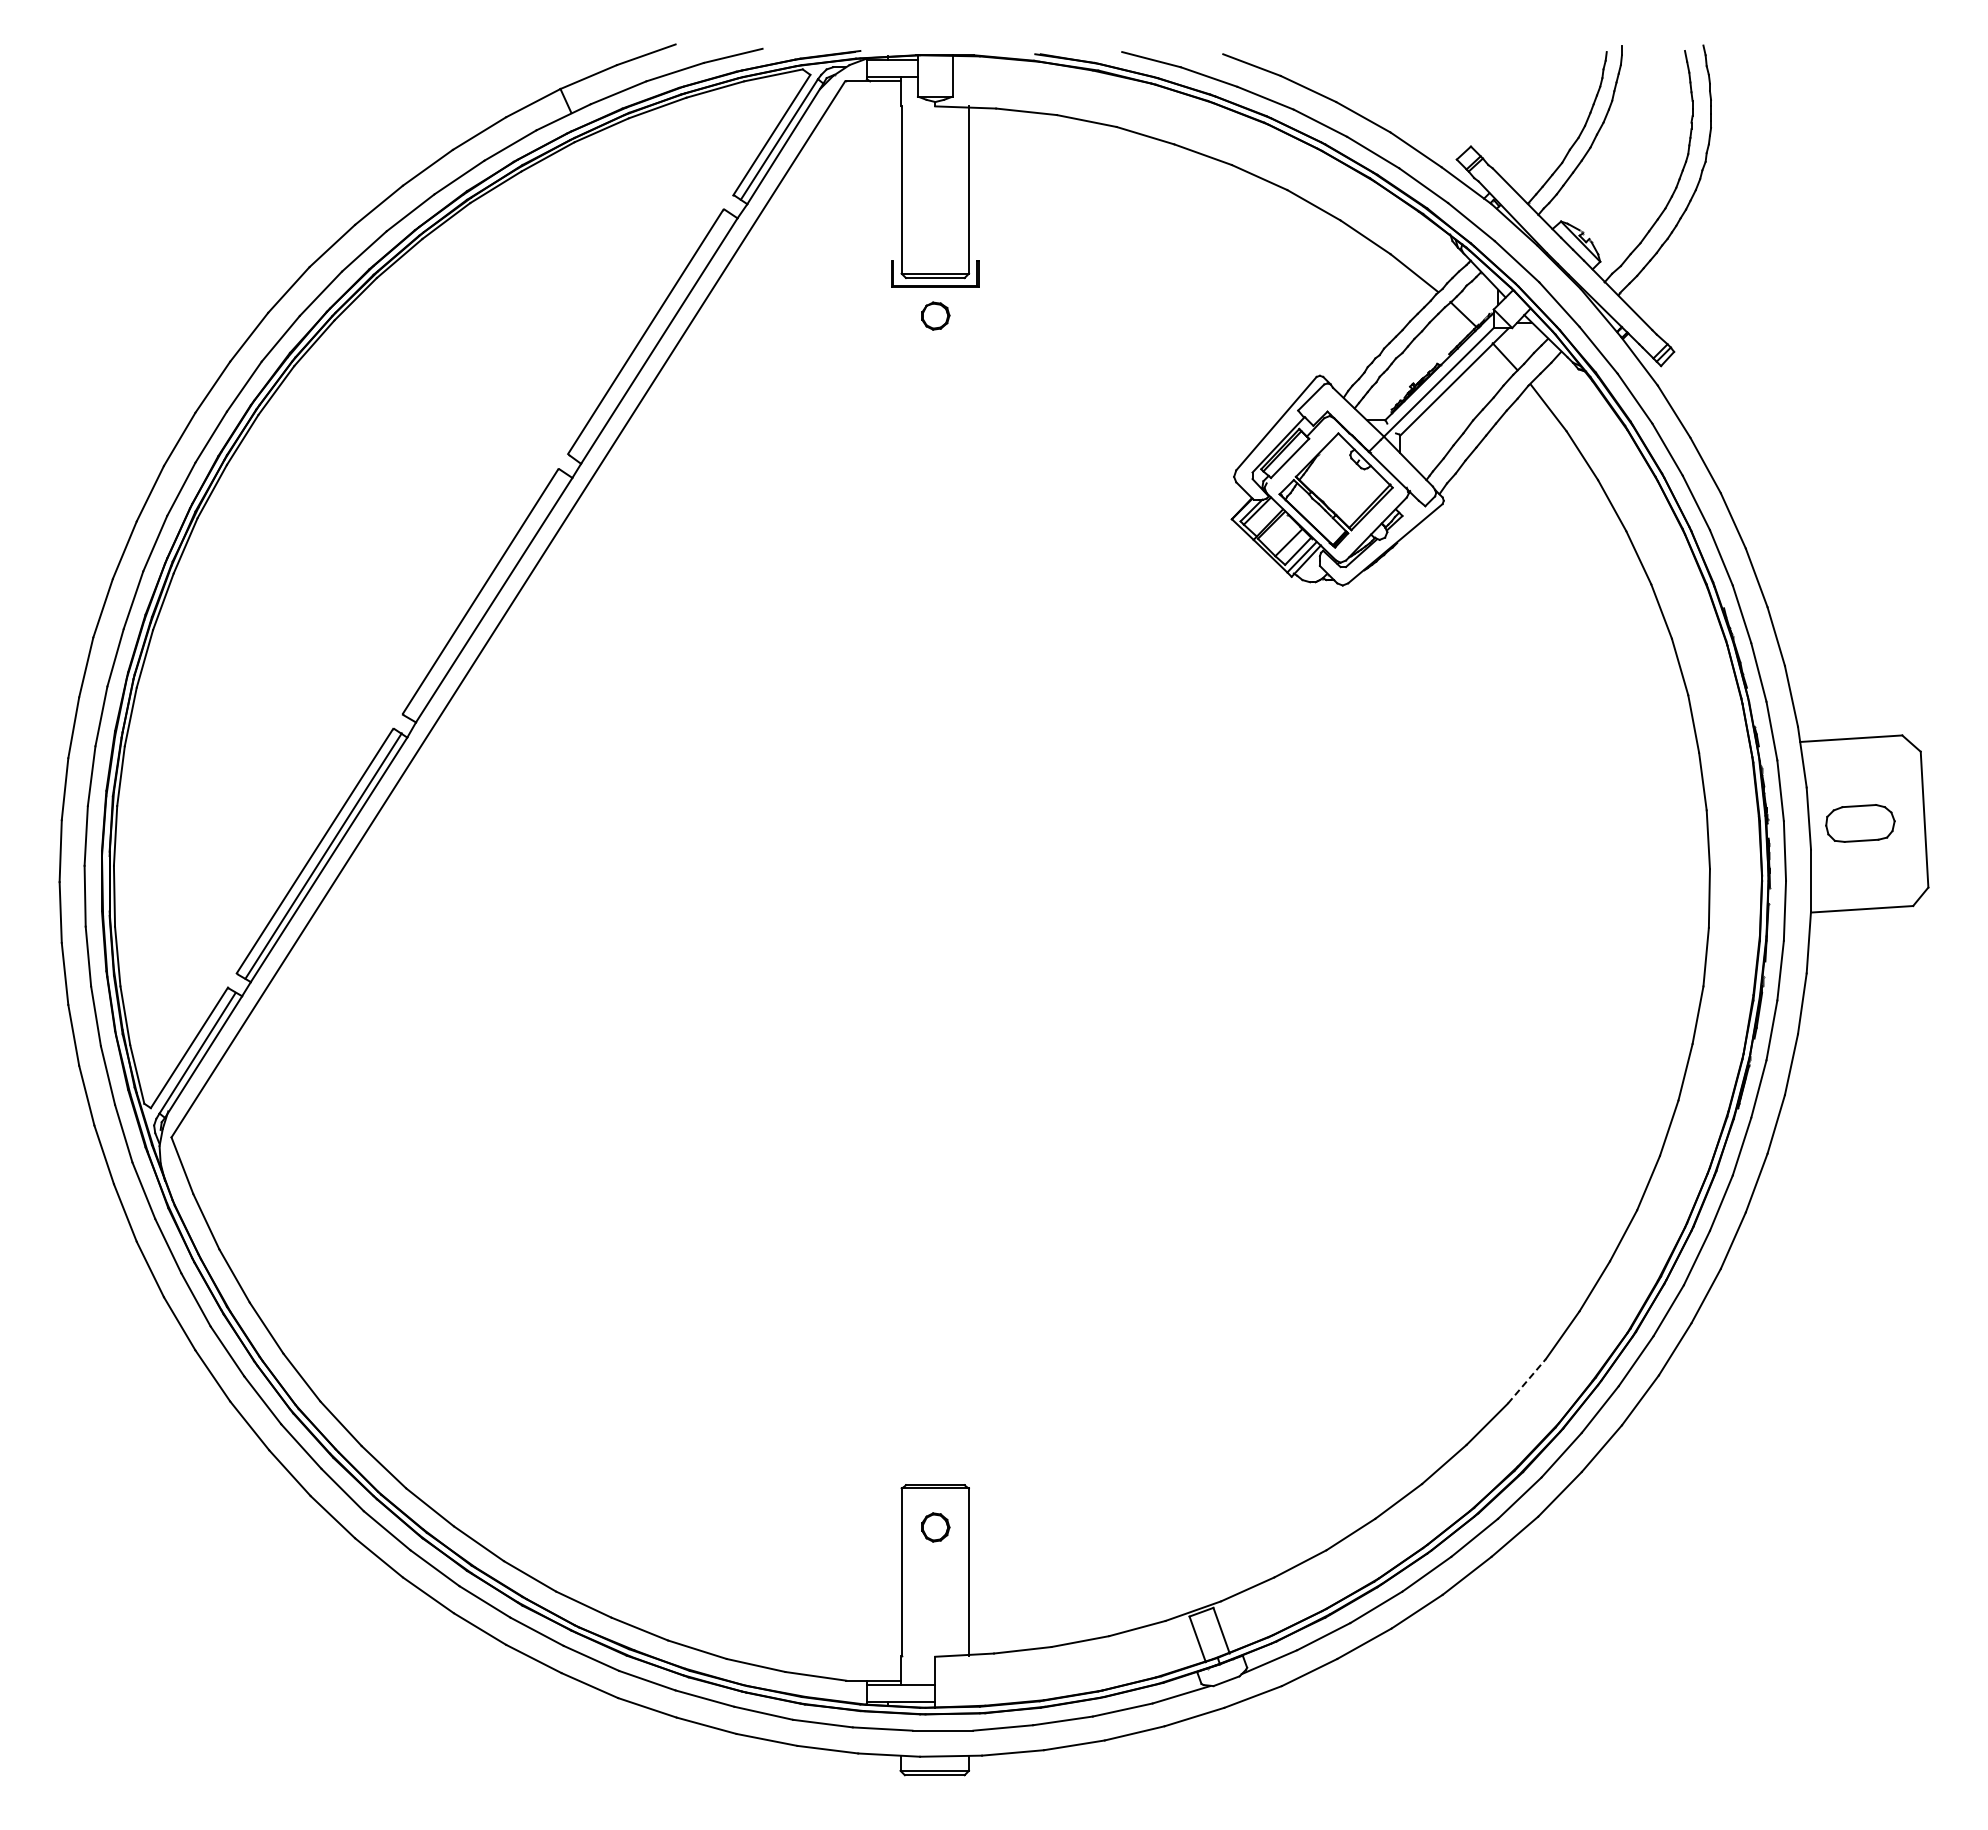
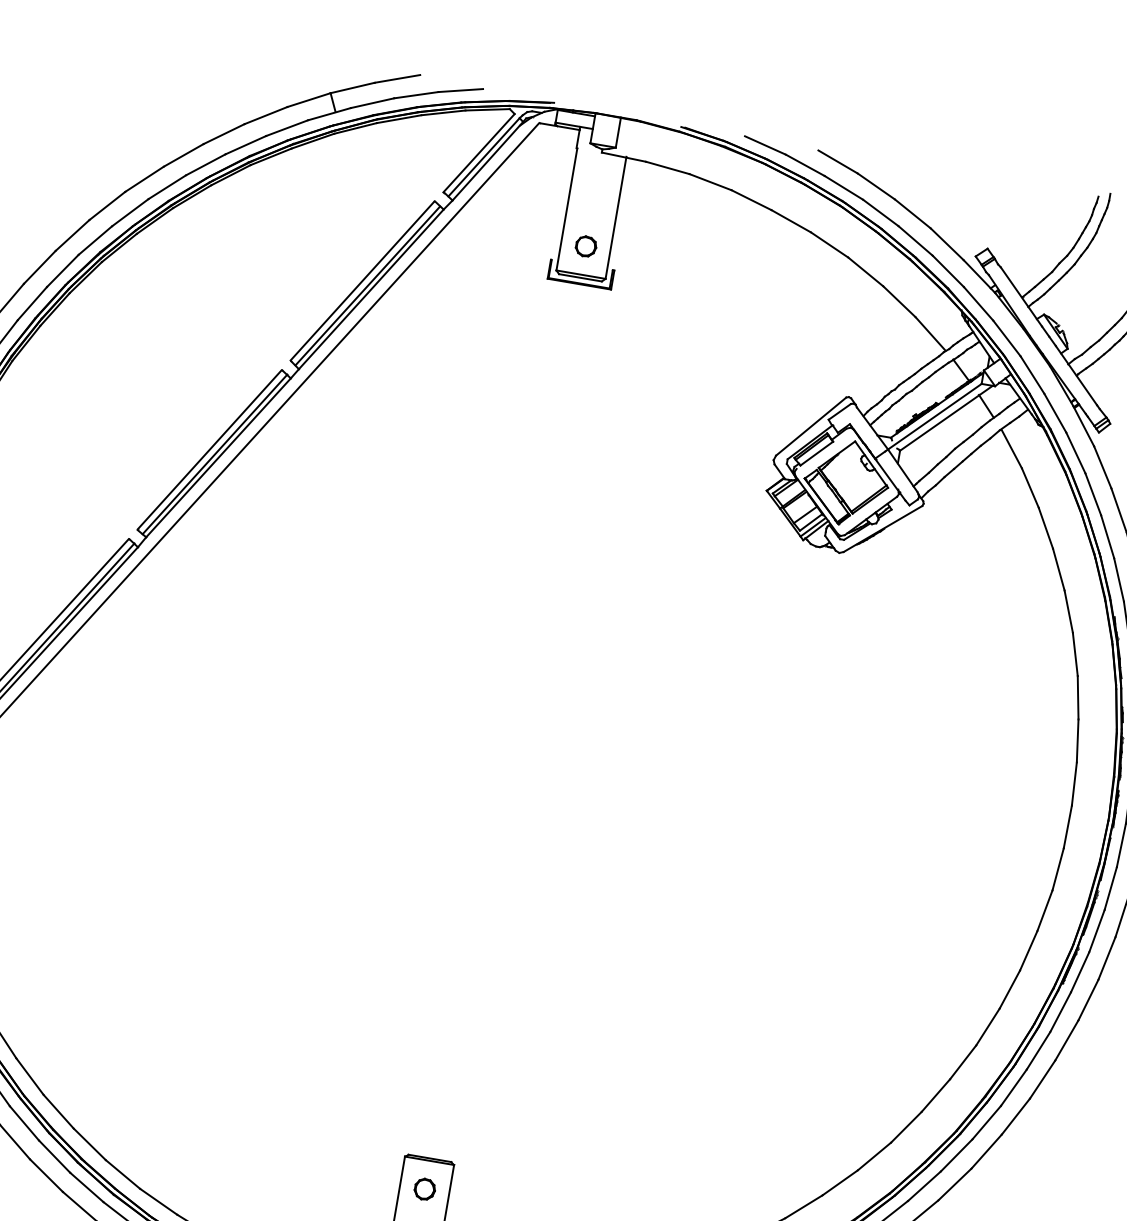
part: (935, 315) -> (586, 246), moved
line: (653, 337) -> (367, 286), added
line: (488, 596) -> (214, 454), added
line: (1527, 1380) -> (875, 1155), dashed -> solid

